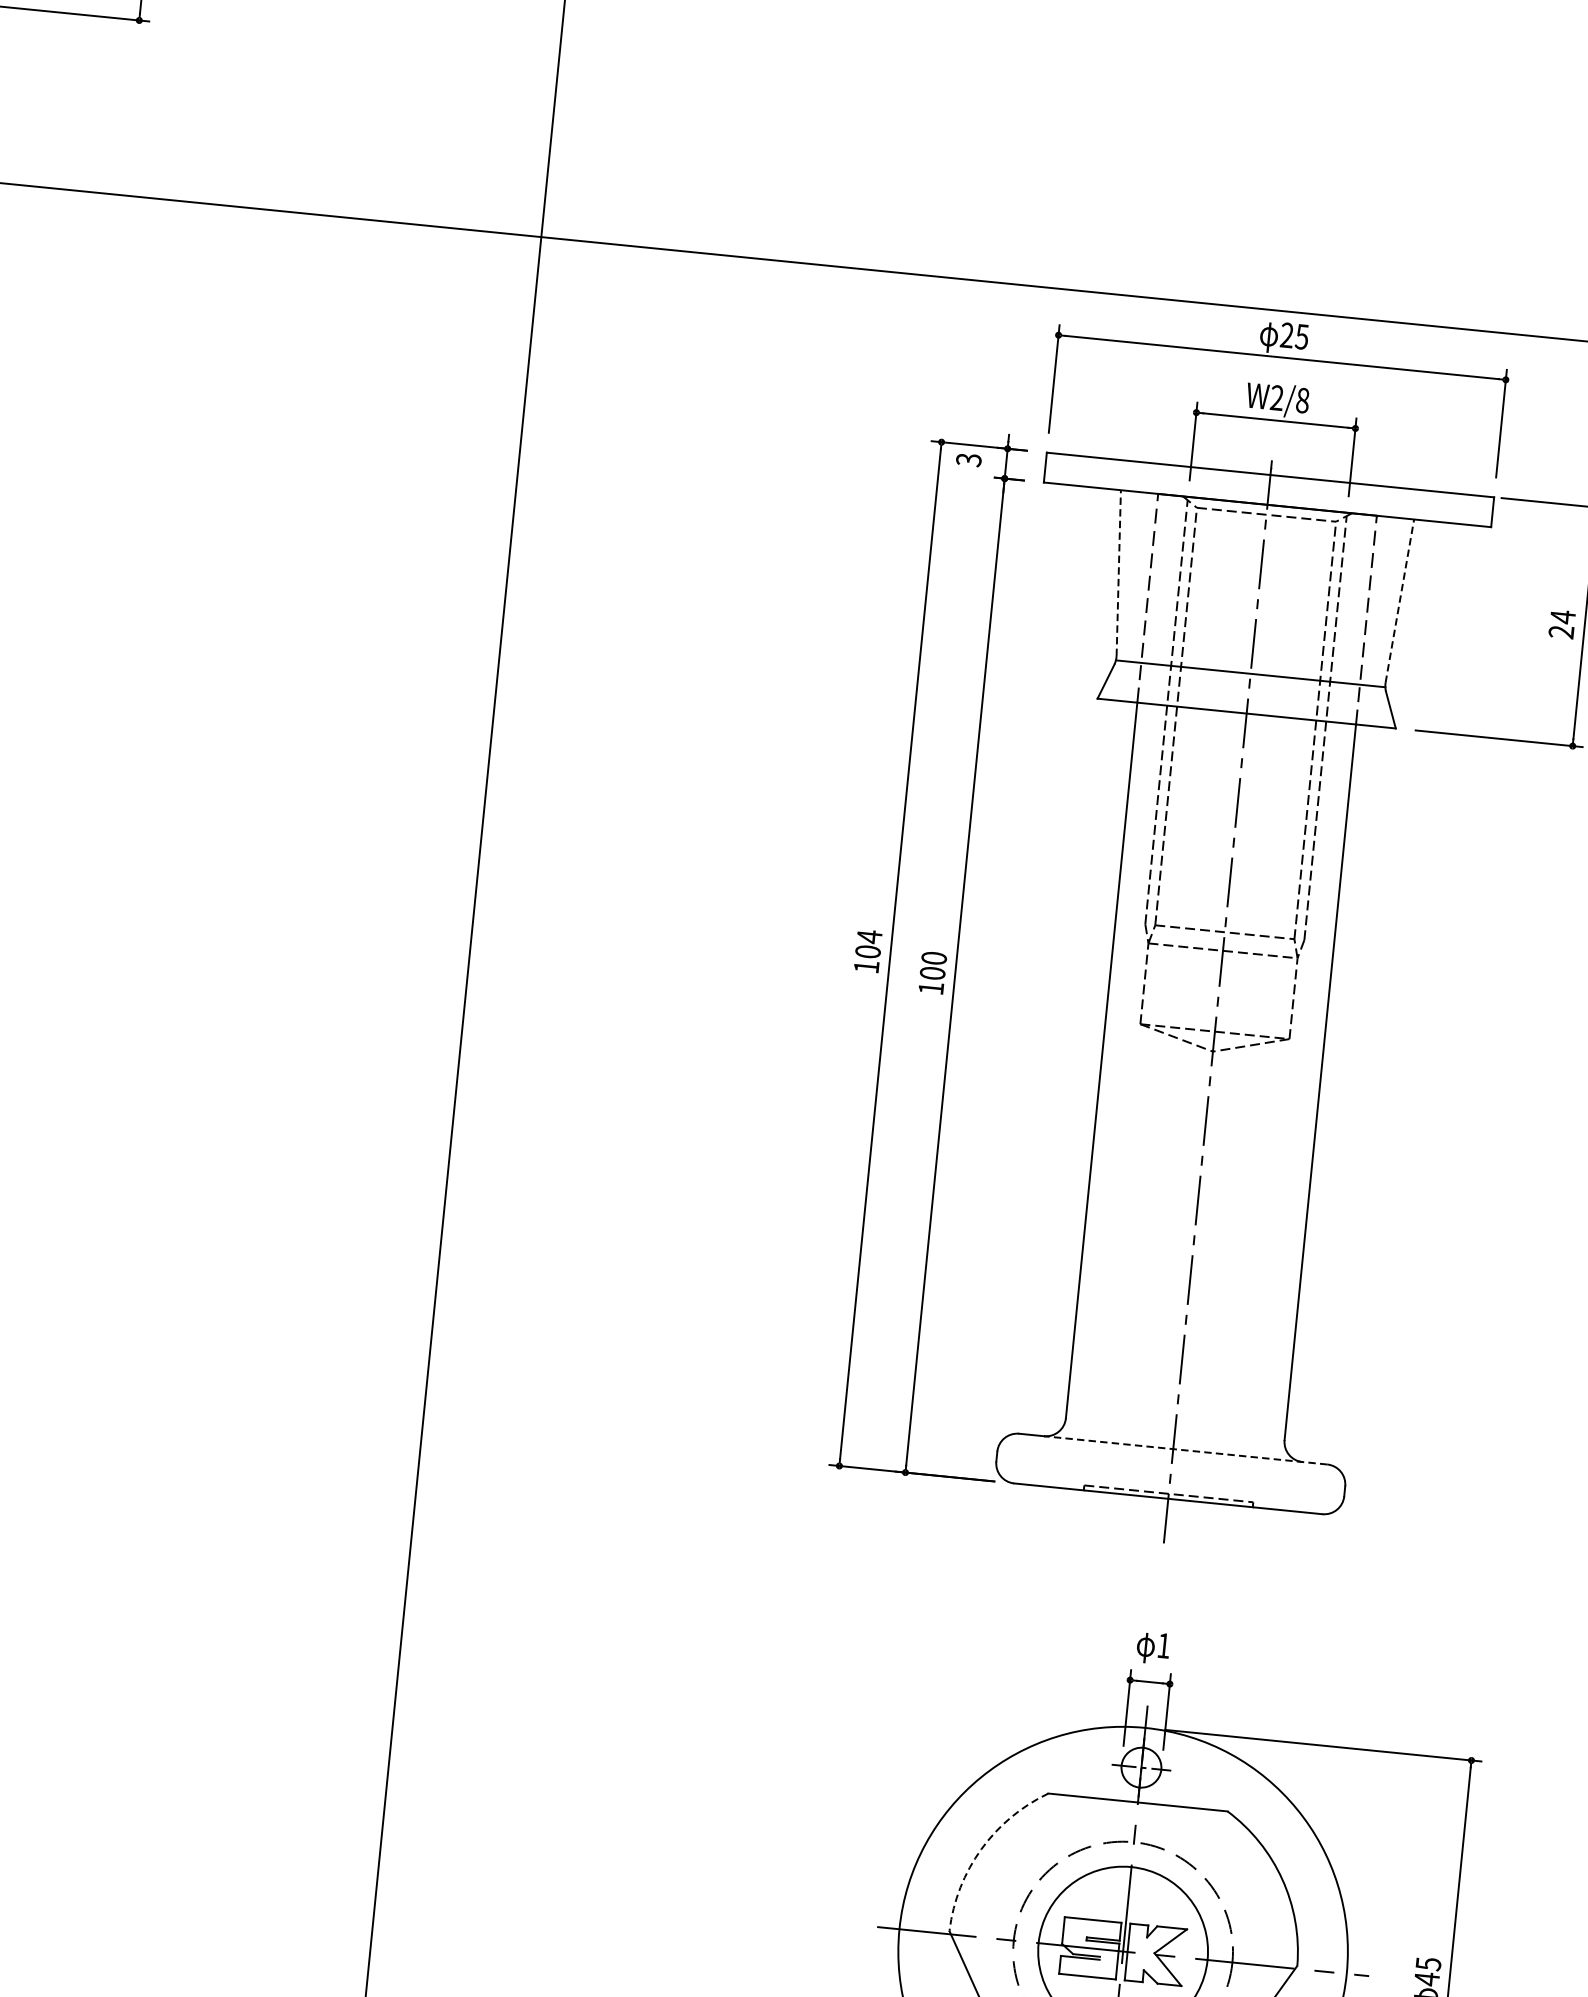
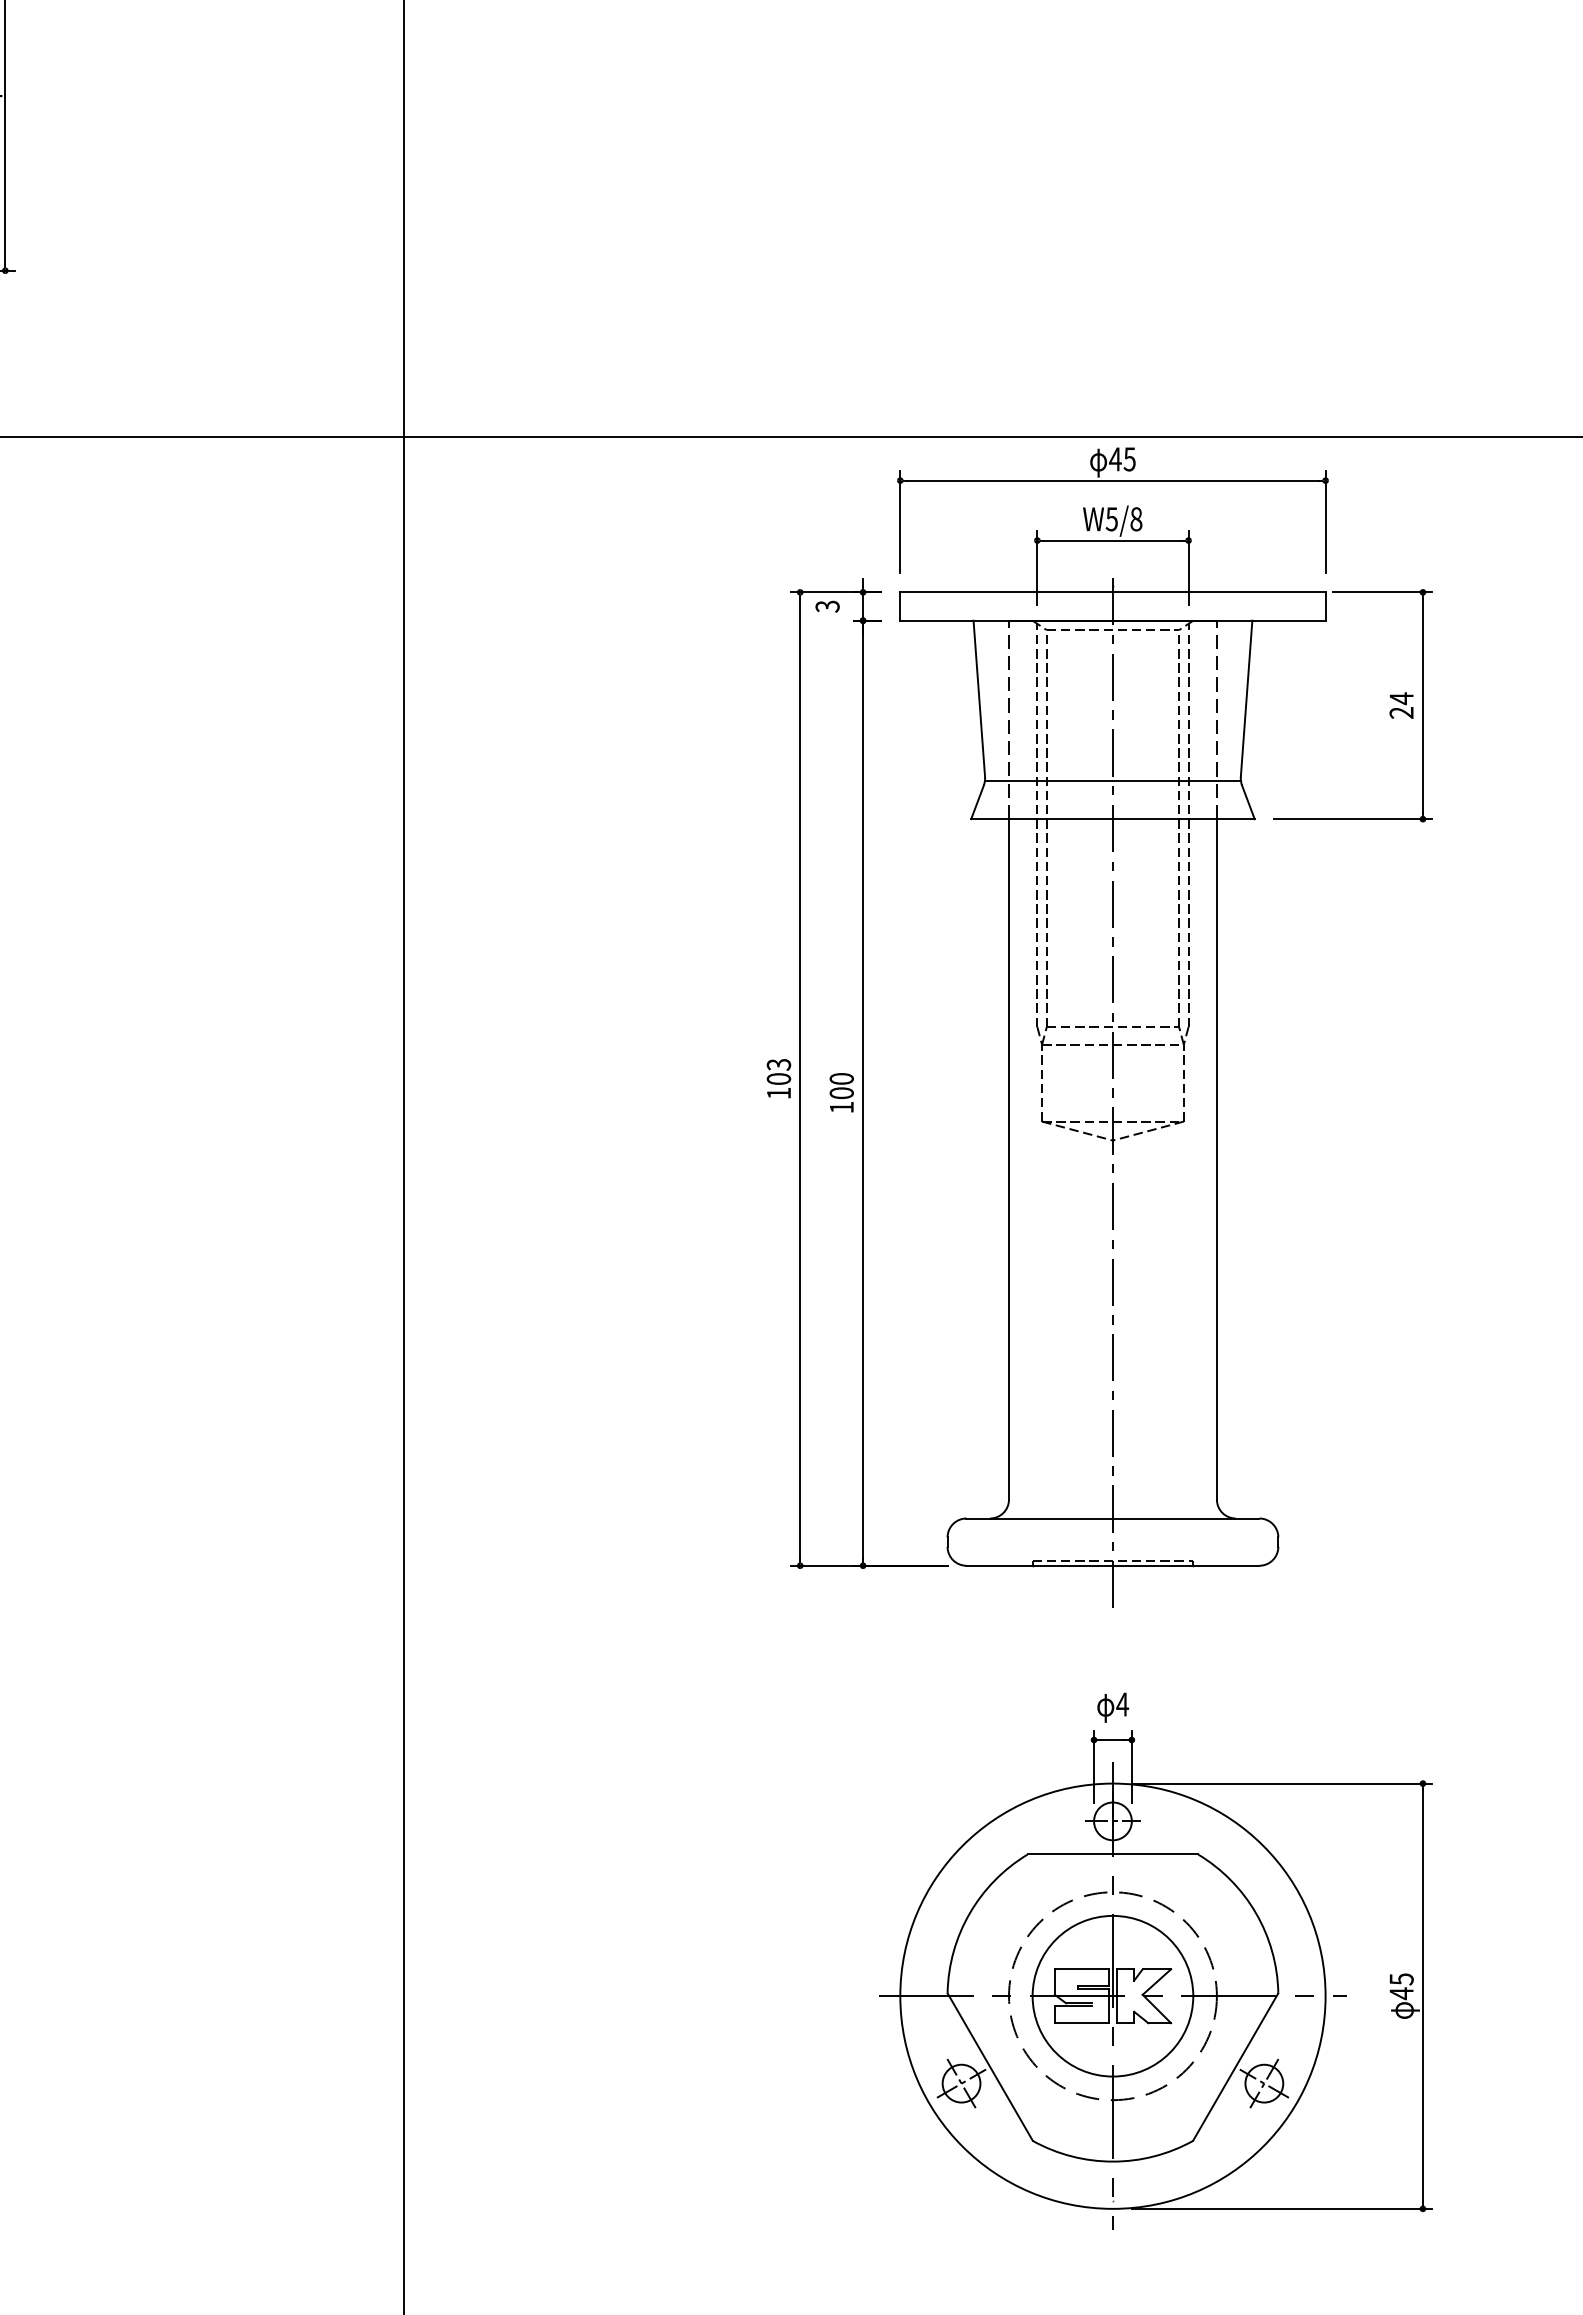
text: (1287, 335) -> (1115, 459), 25 -> 45
text: (1276, 398) -> (1111, 519), W2/8 -> W5/8
line: (1118, 572) -> (979, 698), dashed -> solid
line: (1399, 600) -> (1246, 698), dashed -> solid
text: (869, 936) -> (778, 1064), 104 -> 103
line: (1185, 1450) -> (1124, 1518), dashed -> solid
text: (1163, 1645) -> (1122, 1704), 1 -> 4
arc: (980, 1849) -> (969, 1913), dashed -> solid

